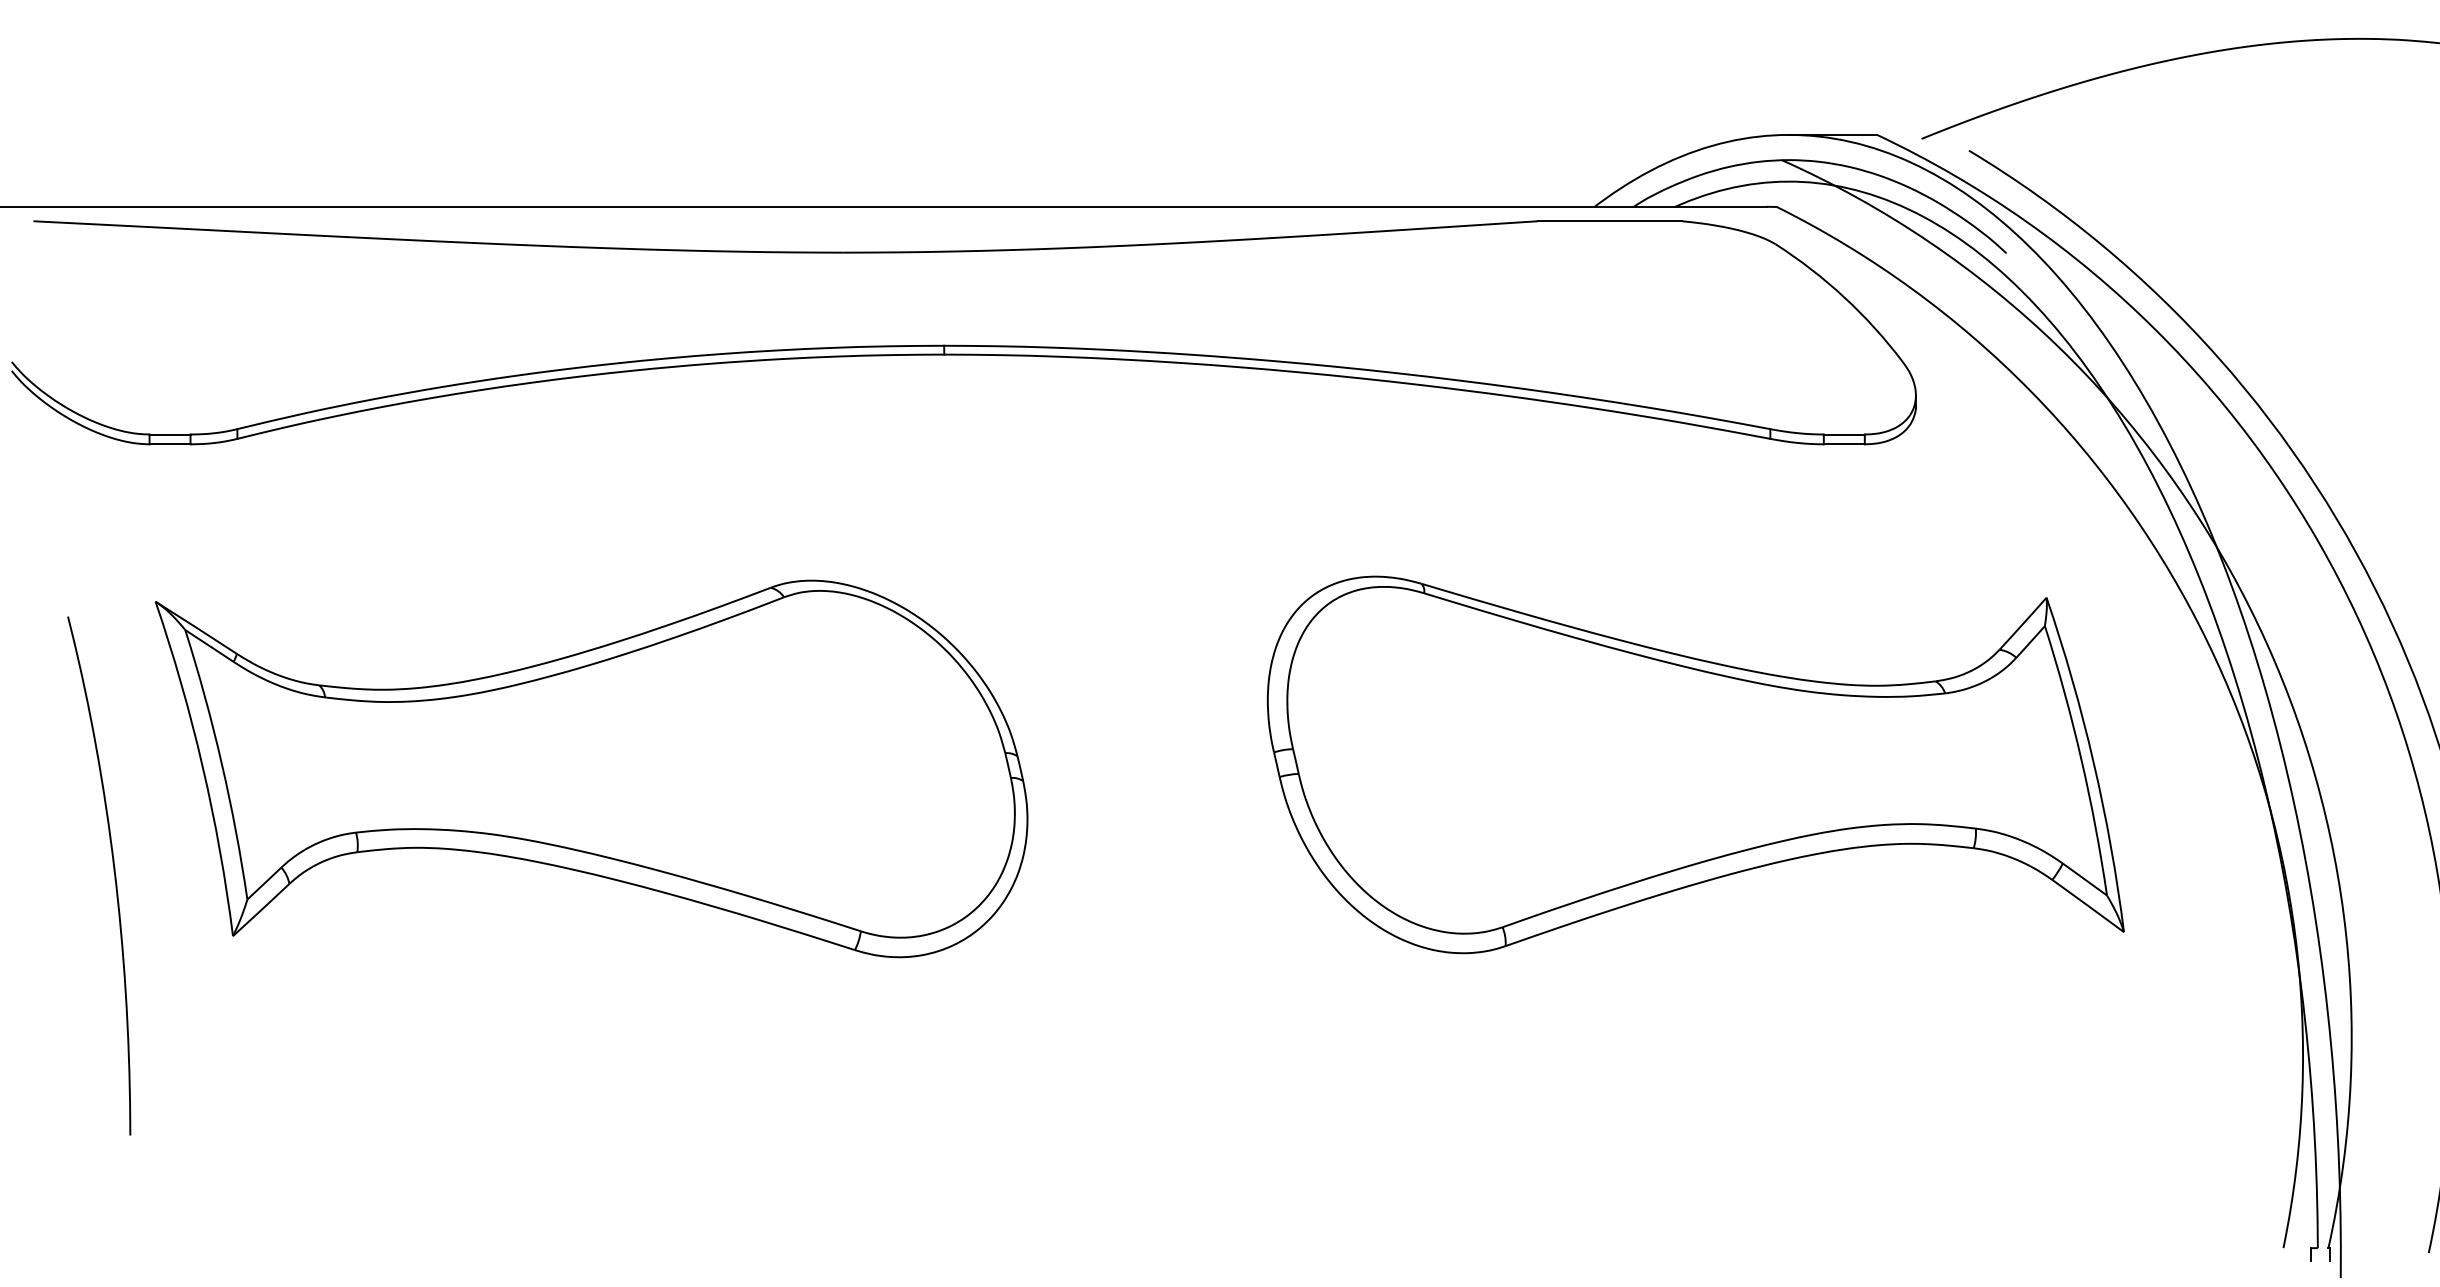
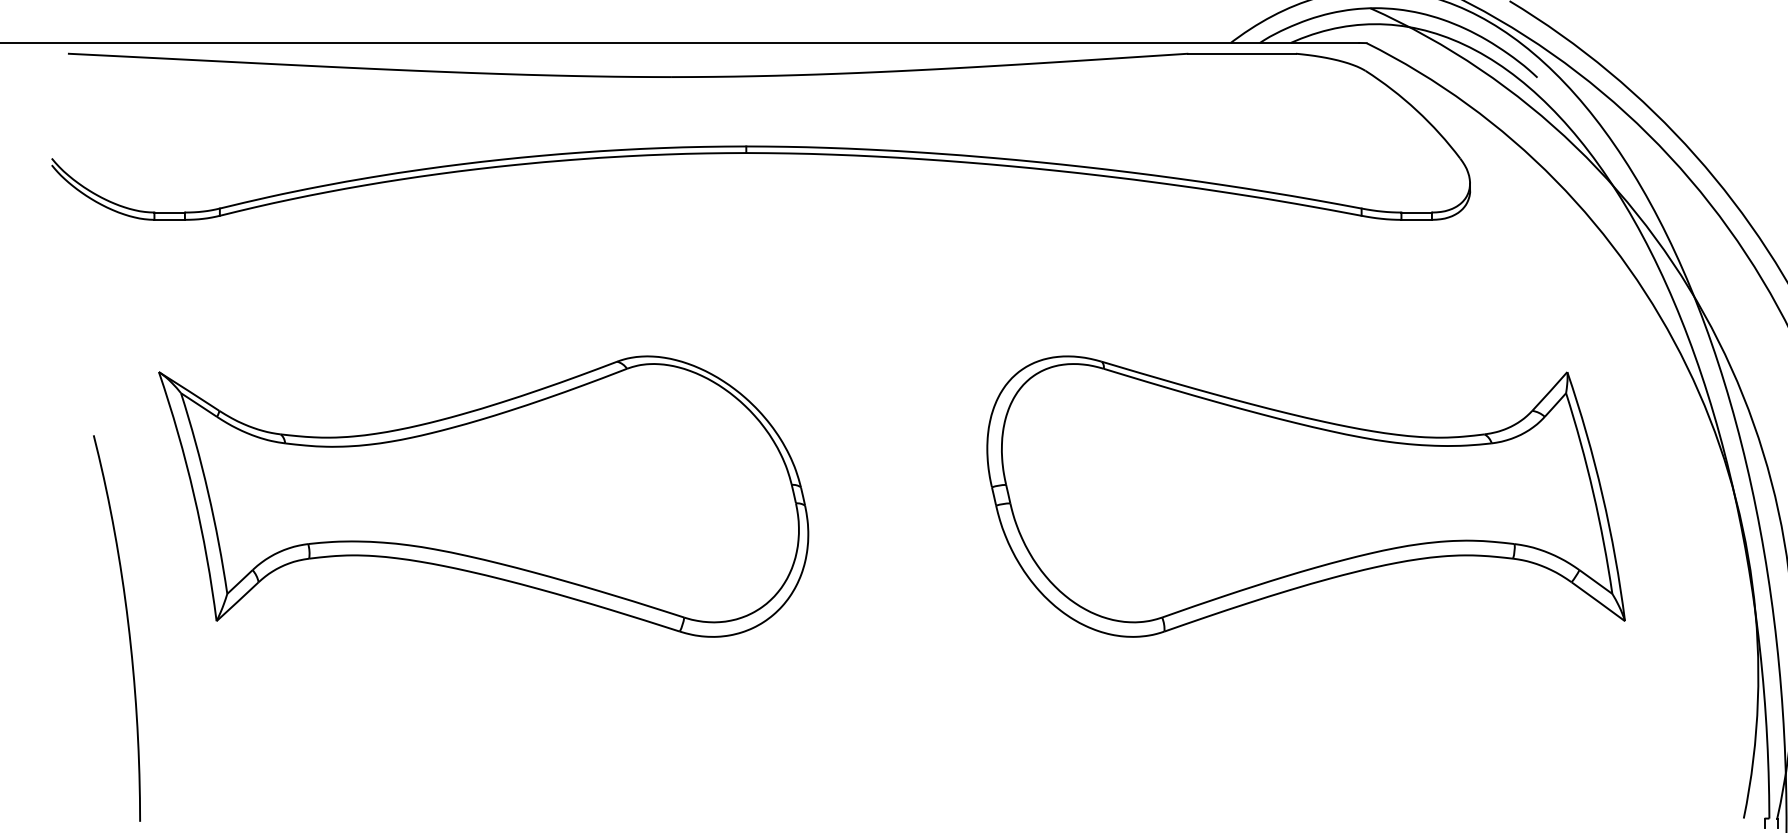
part: (1695, 764) -> (1305, 496), moved
part: (591, 768) -> (483, 496), moved
curve: (113, 871) -> (127, 625), moved

